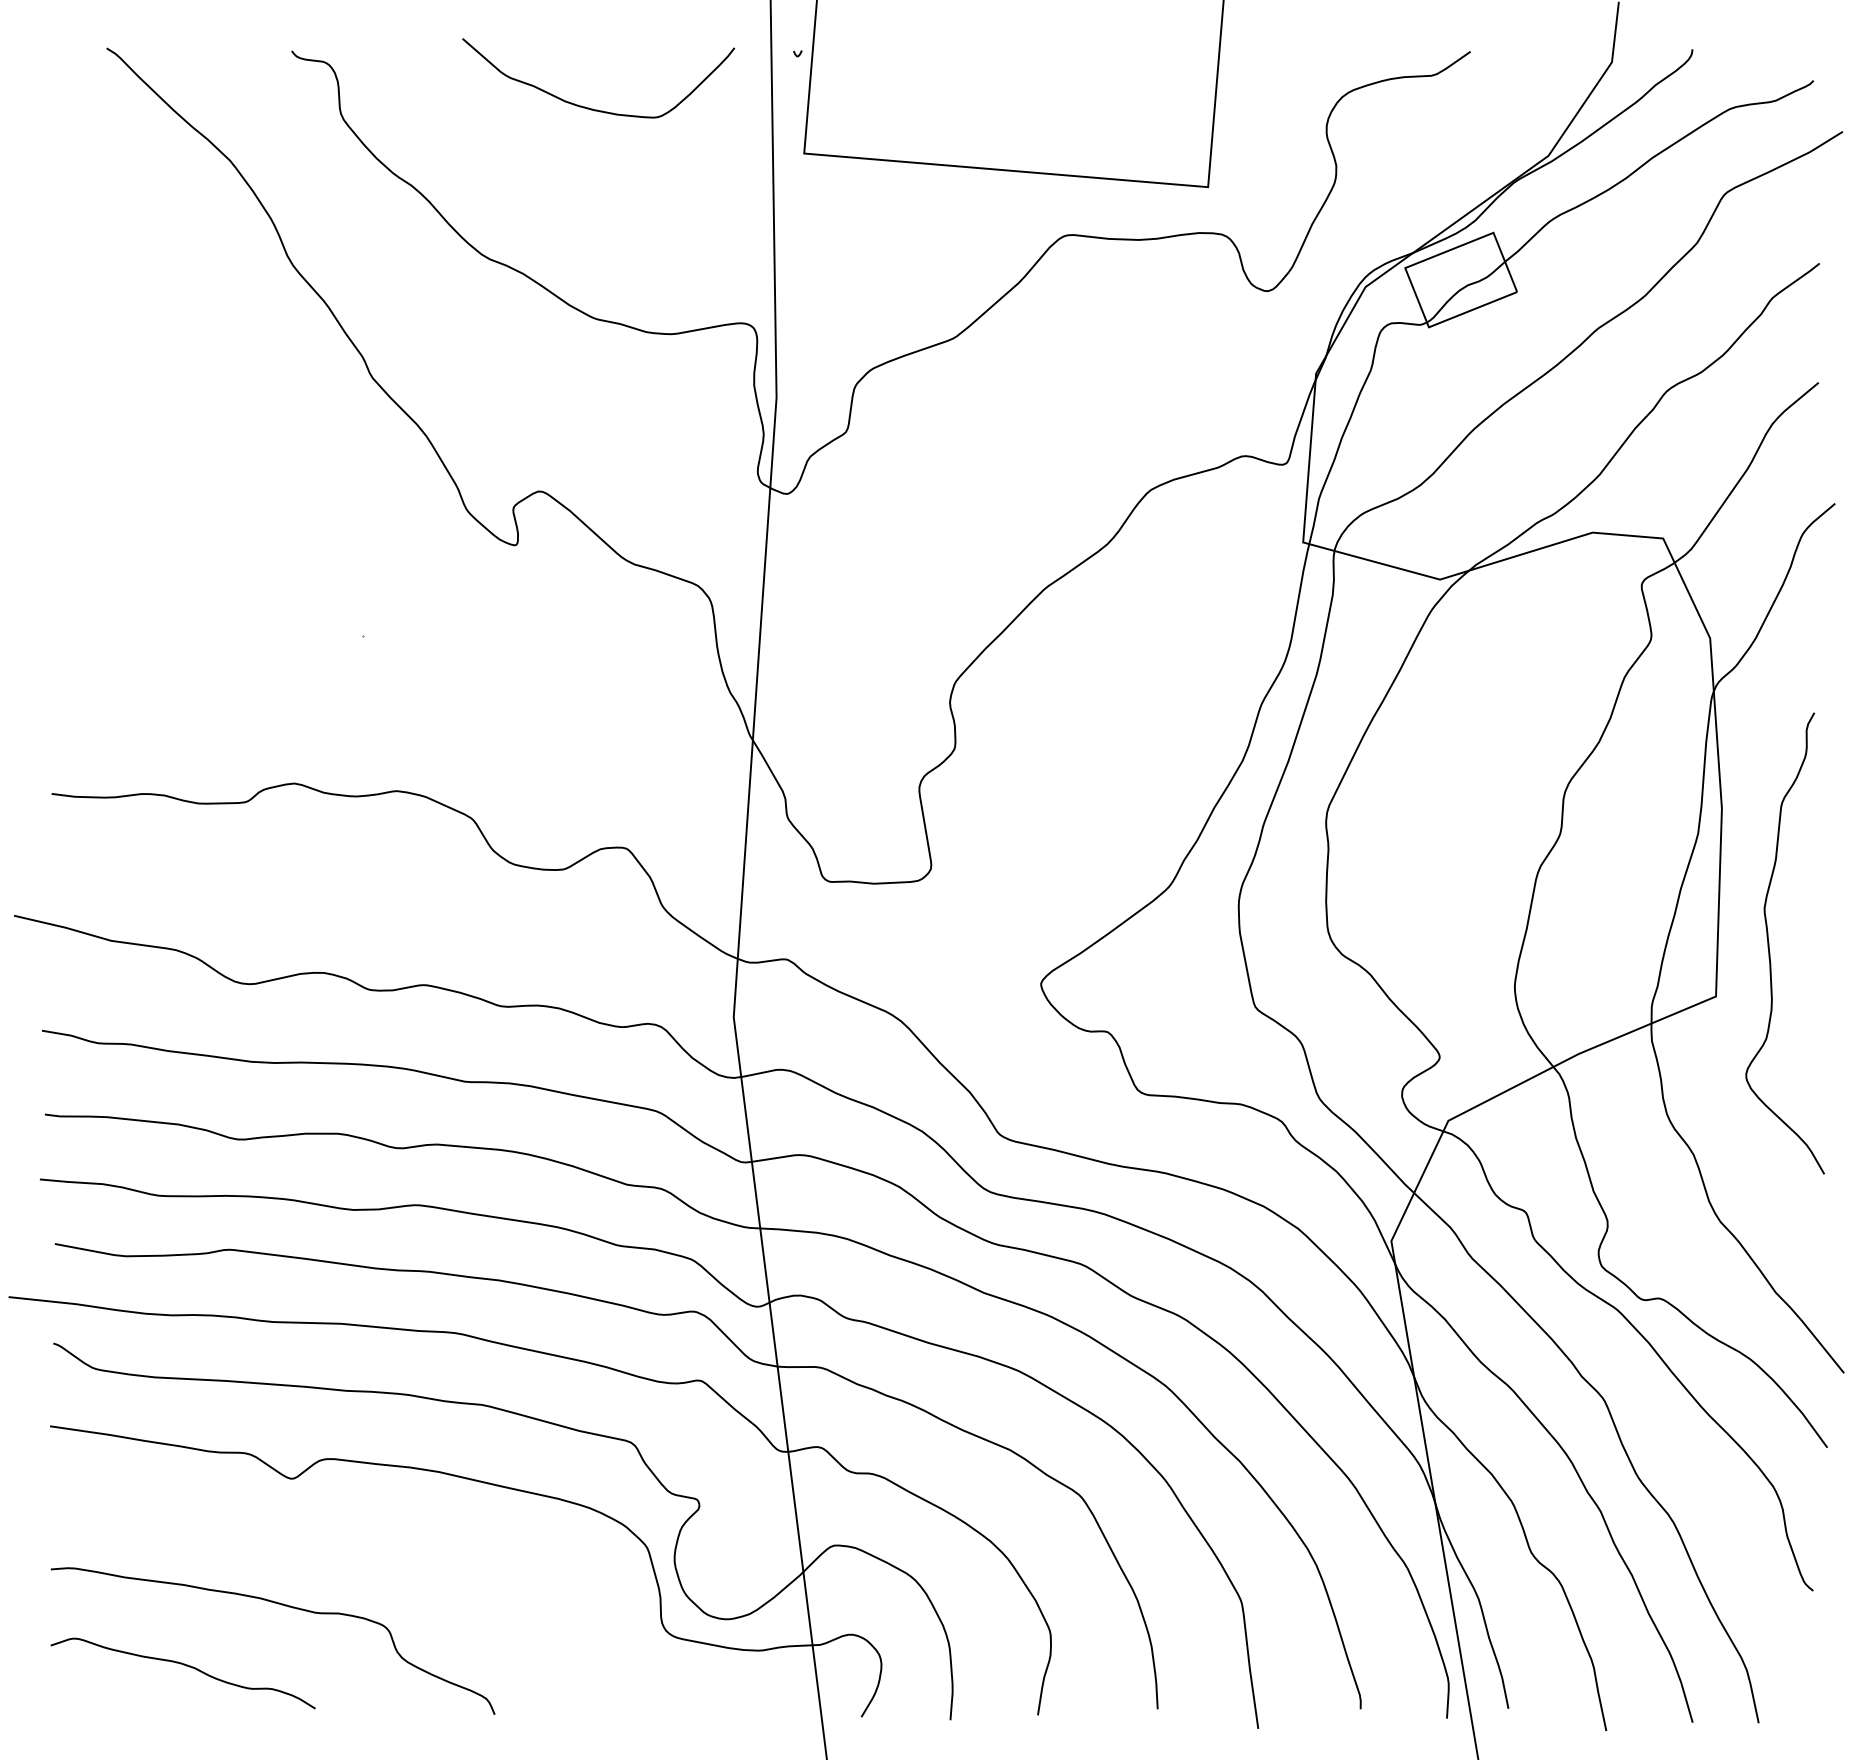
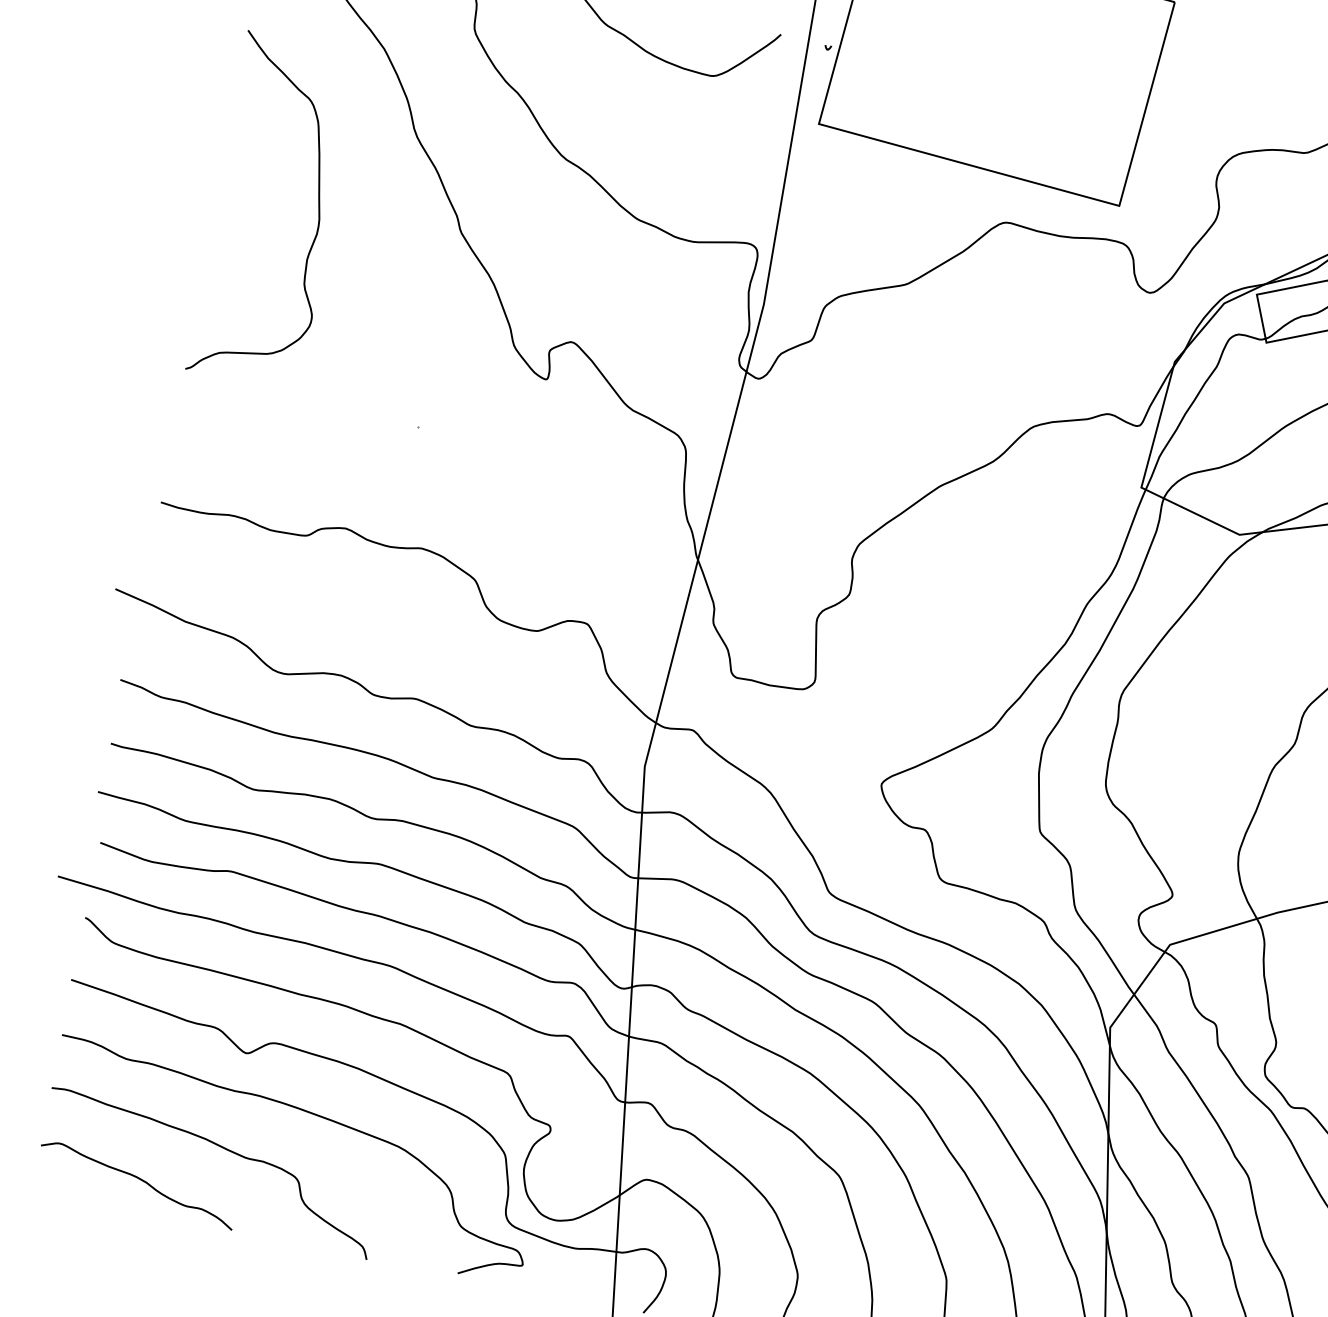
curve: (183, 380) -> (318, 208), added
curve: (384, 1540) -> (307, 1112), added

